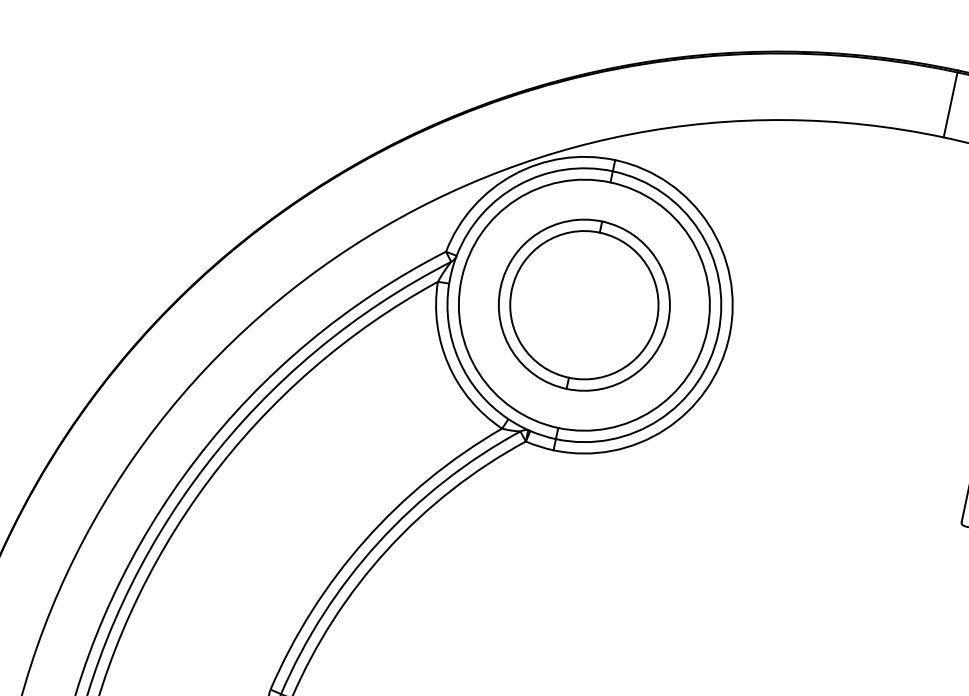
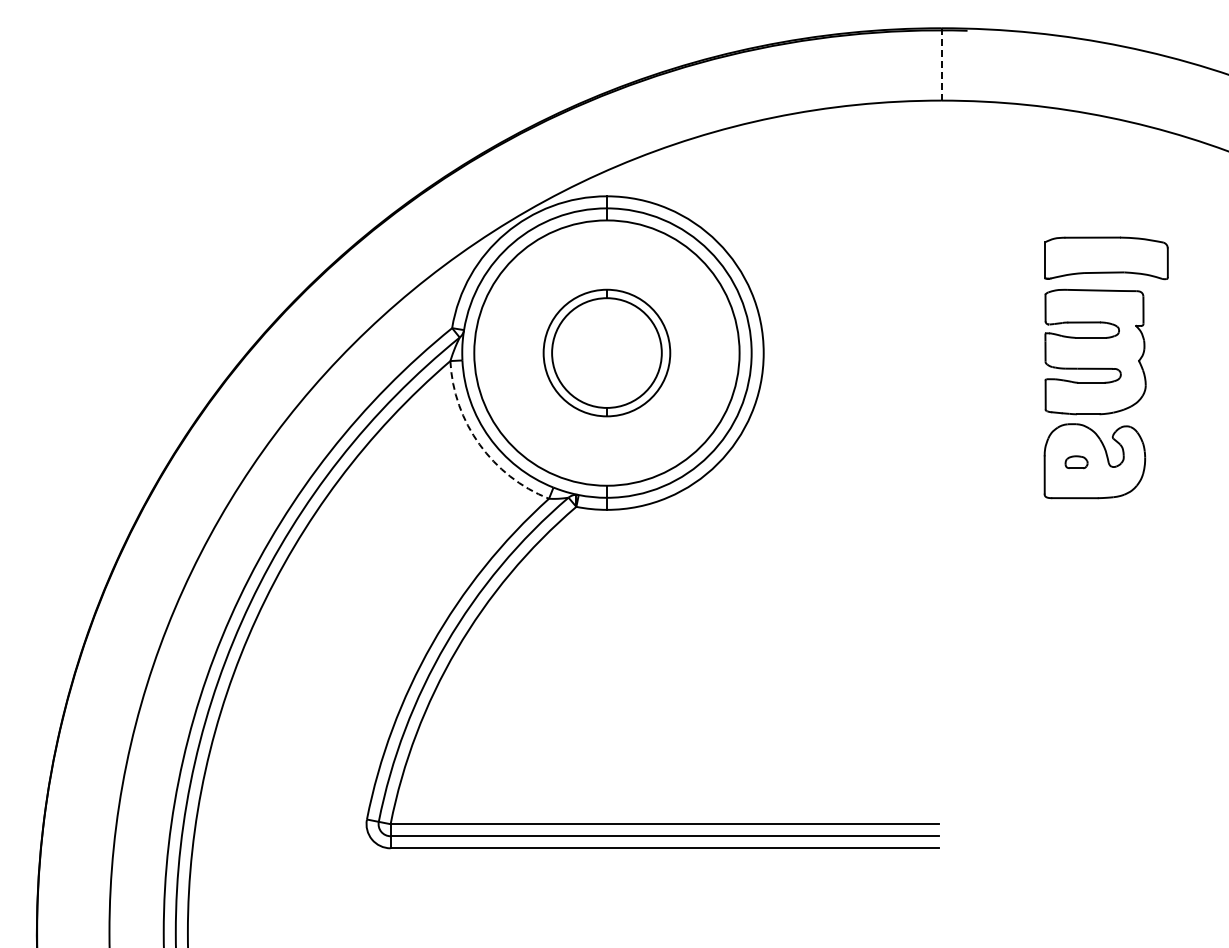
line: (950, 103) -> (941, 64), solid -> dashed
part: (584, 304) -> (606, 352), size x0.7
arc: (448, 364) -> (479, 444), solid -> dashed

